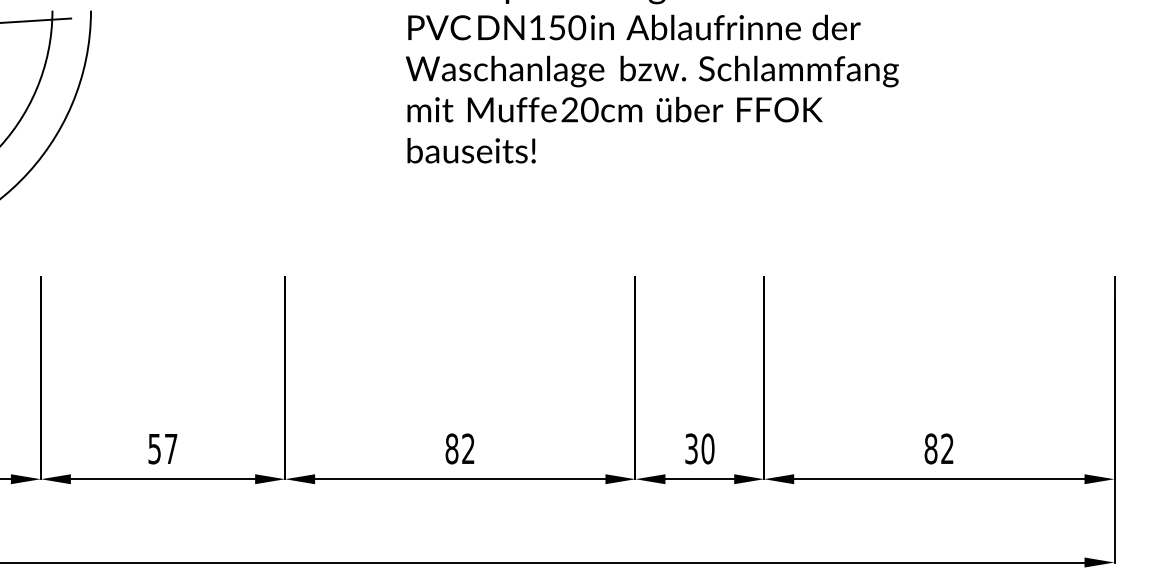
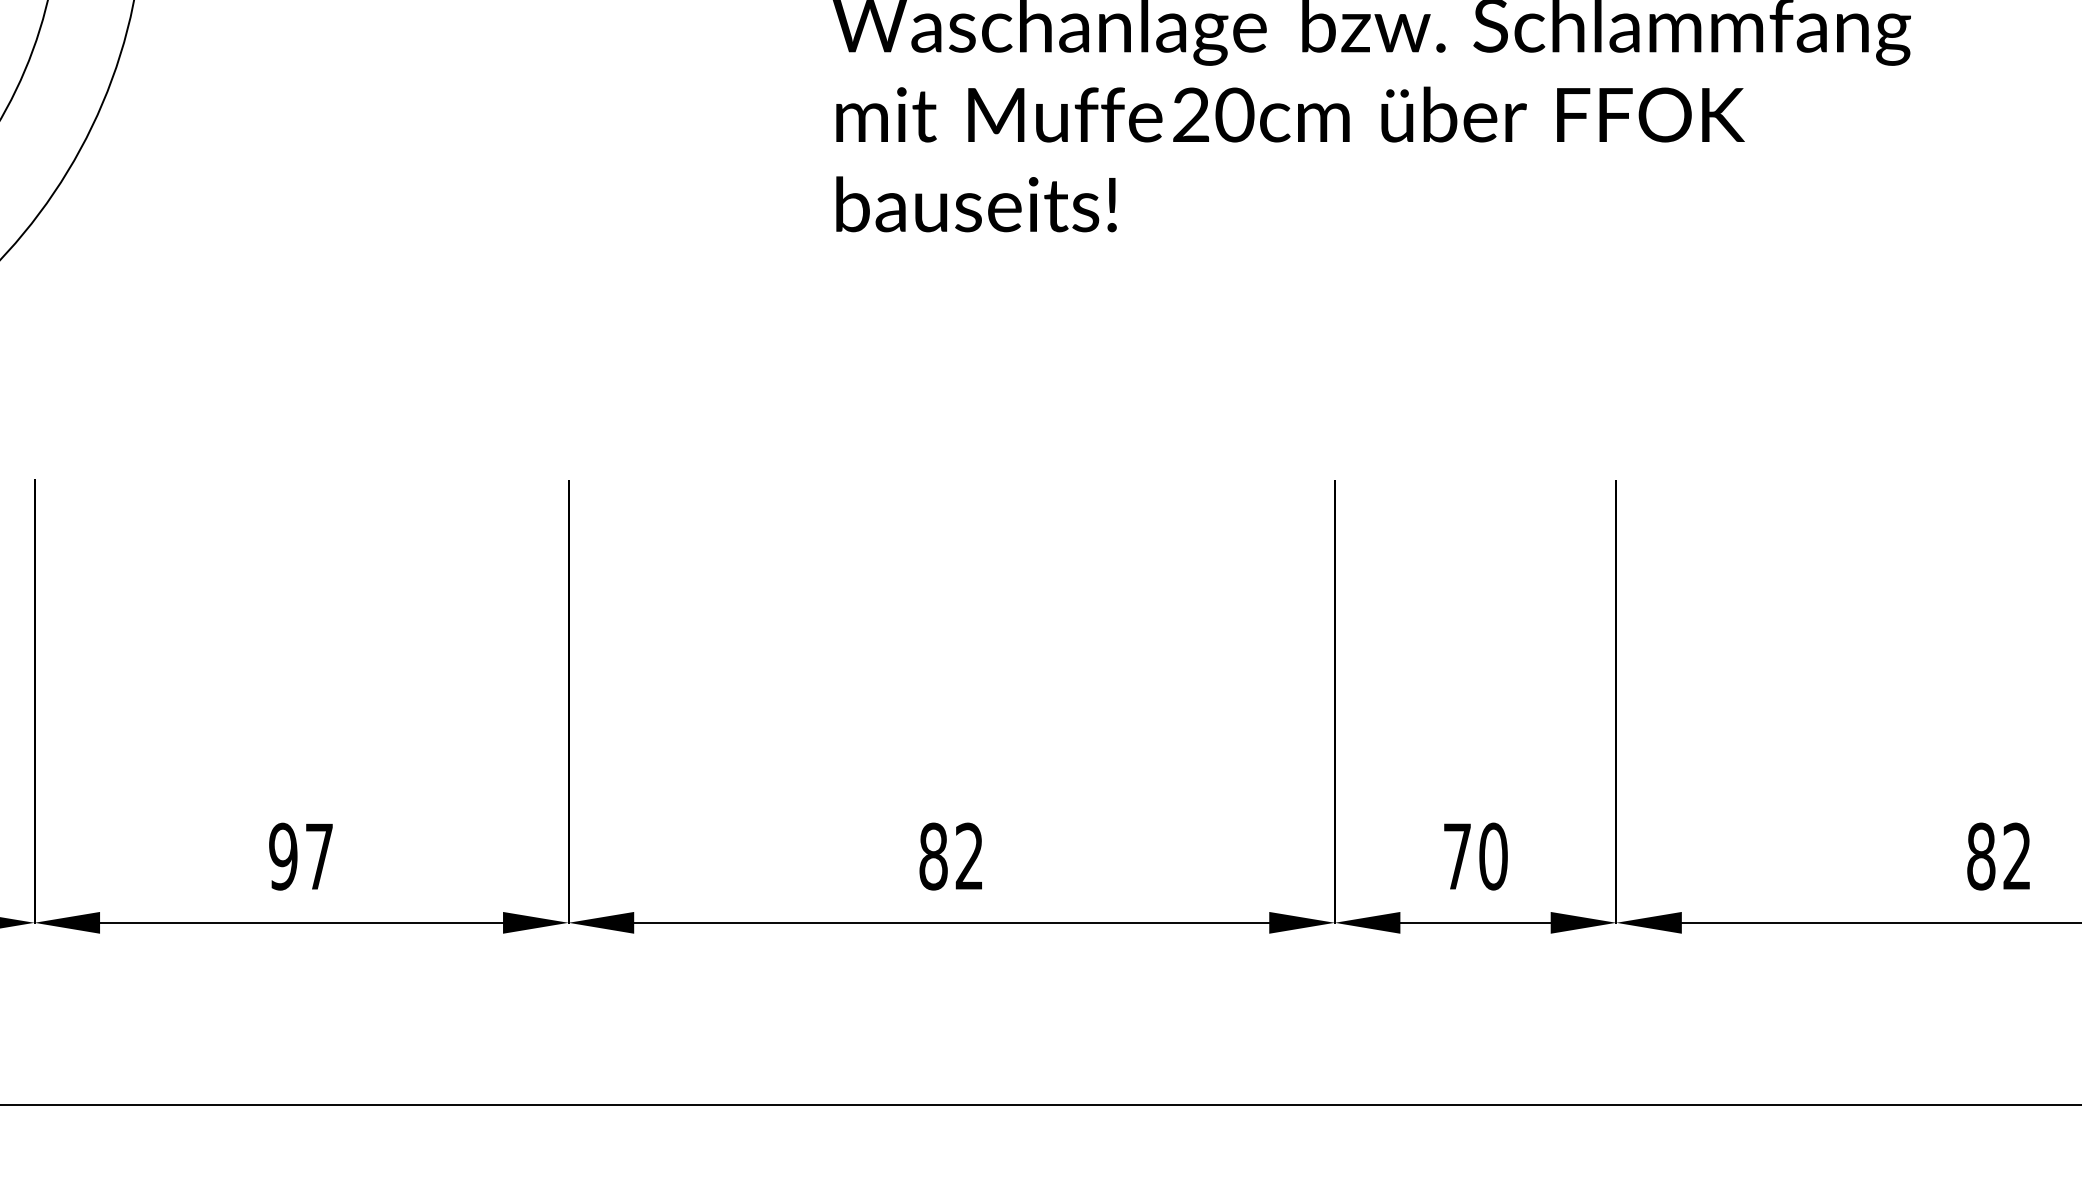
text: (154, 448) -> (282, 855), 57 -> 97
text: (691, 448) -> (1457, 855), 30 -> 70

